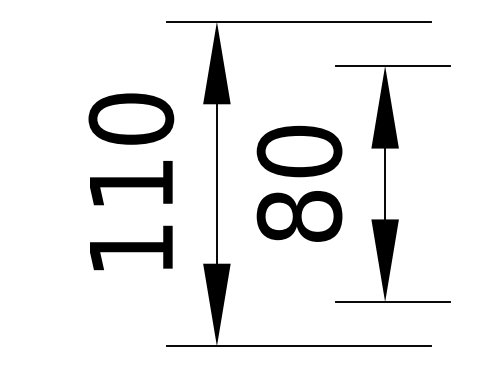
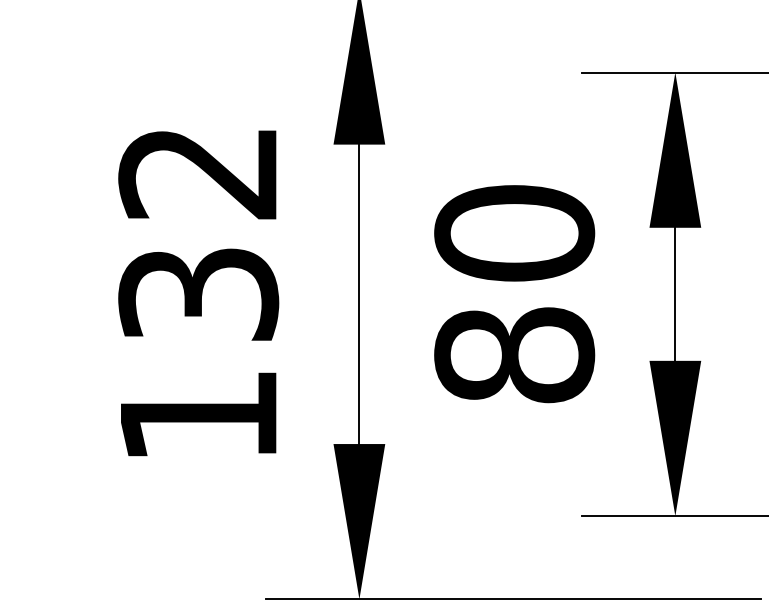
text: (131, 150) -> (198, 231), 110 -> 132

